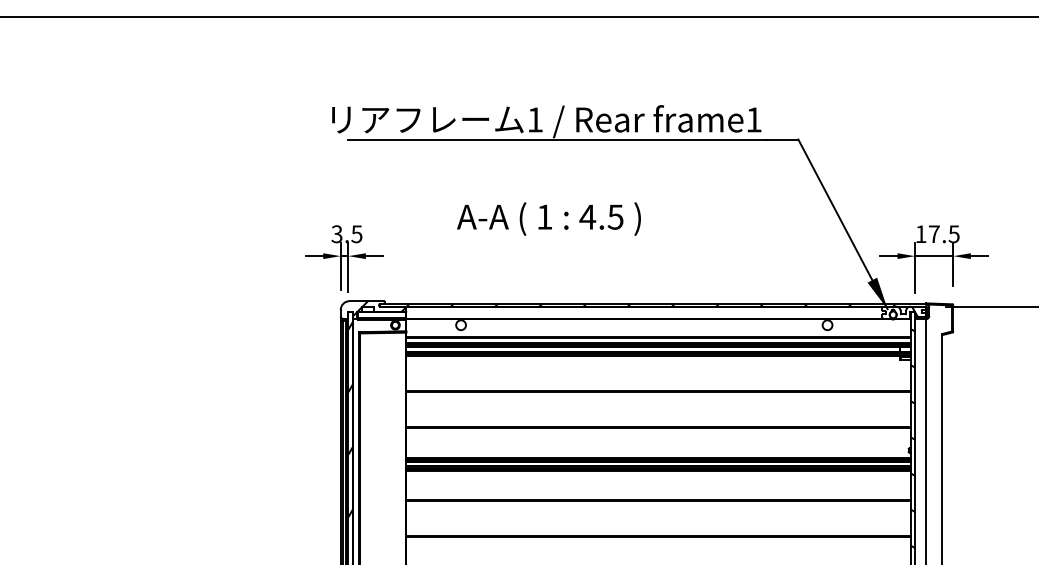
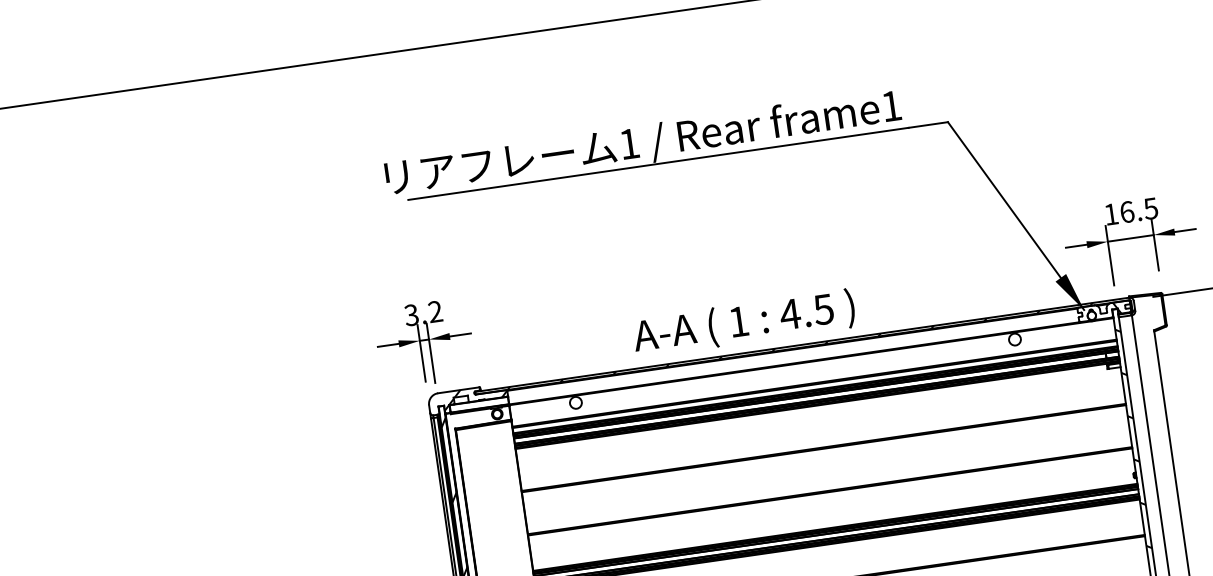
text: (548, 218) -> (743, 322), moved
text: (356, 234) -> (434, 312), 3.5 -> 3.2
text: (934, 234) -> (1127, 212), 17.5 -> 16.5

